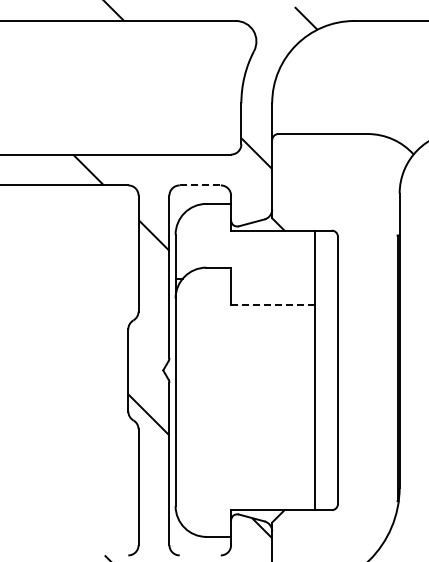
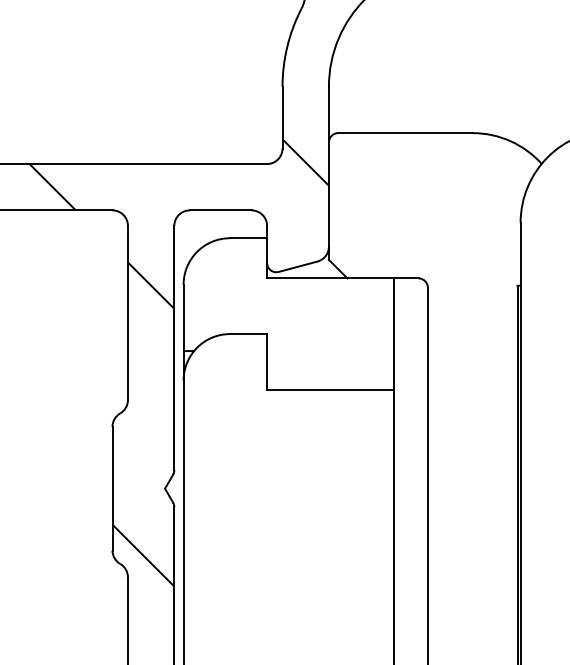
line: (200, 185) -> (221, 210), dashed -> solid
line: (272, 304) -> (329, 389), dashed -> solid

